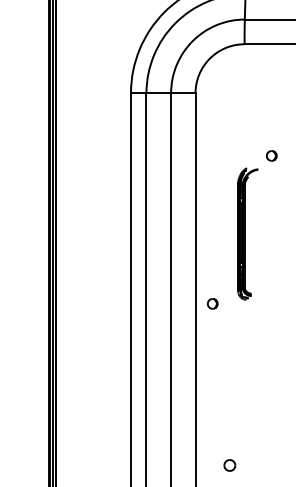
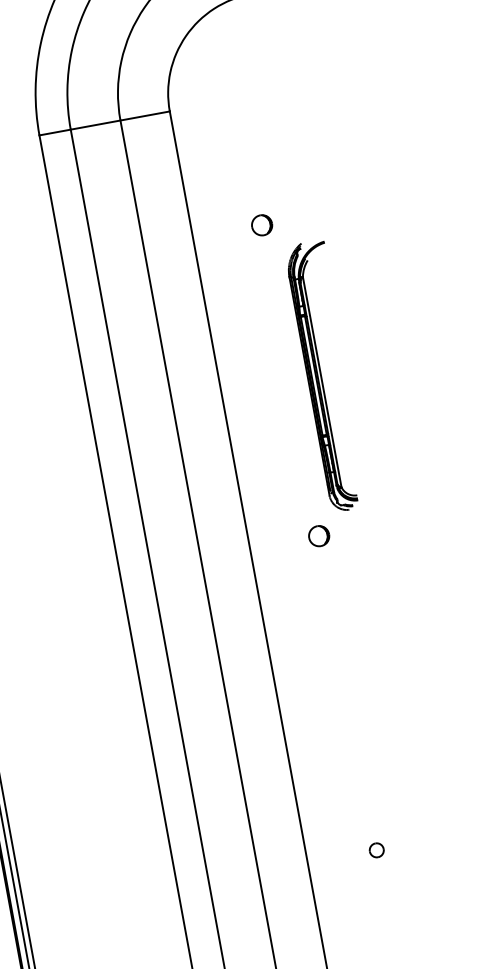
part: (271, 155) -> (261, 224), moved
part: (212, 303) -> (318, 535), moved
part: (229, 465) -> (376, 850), size x0.62

